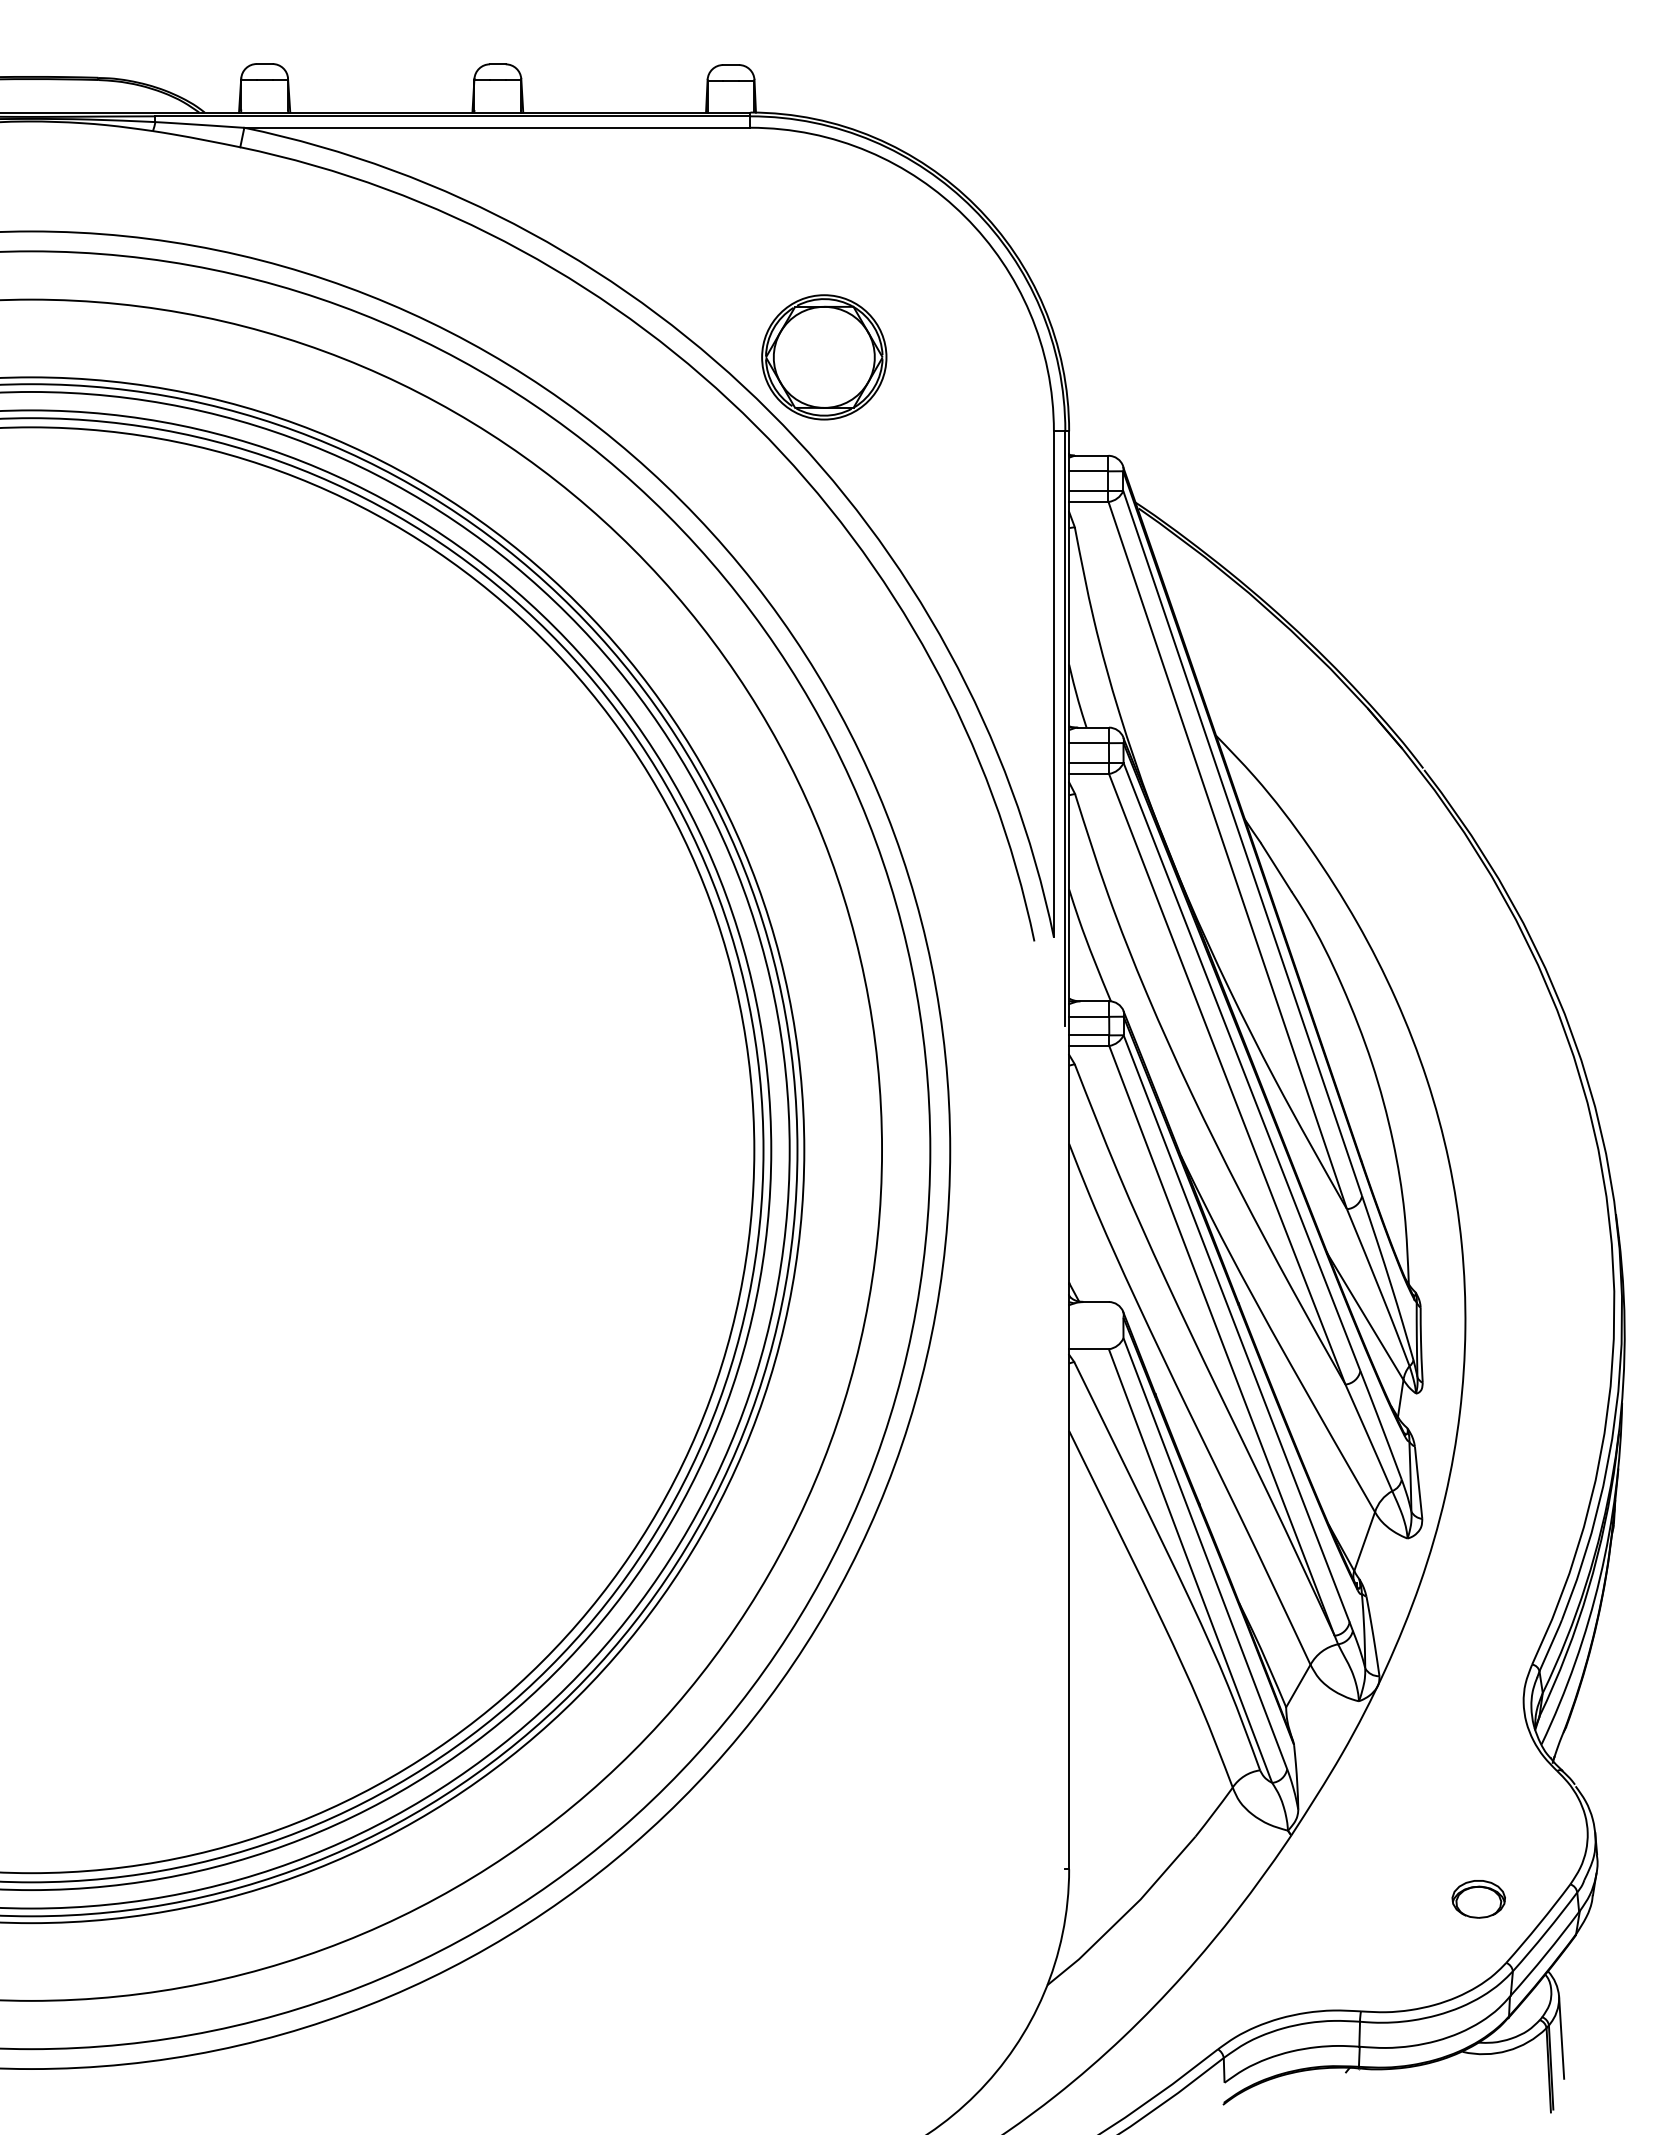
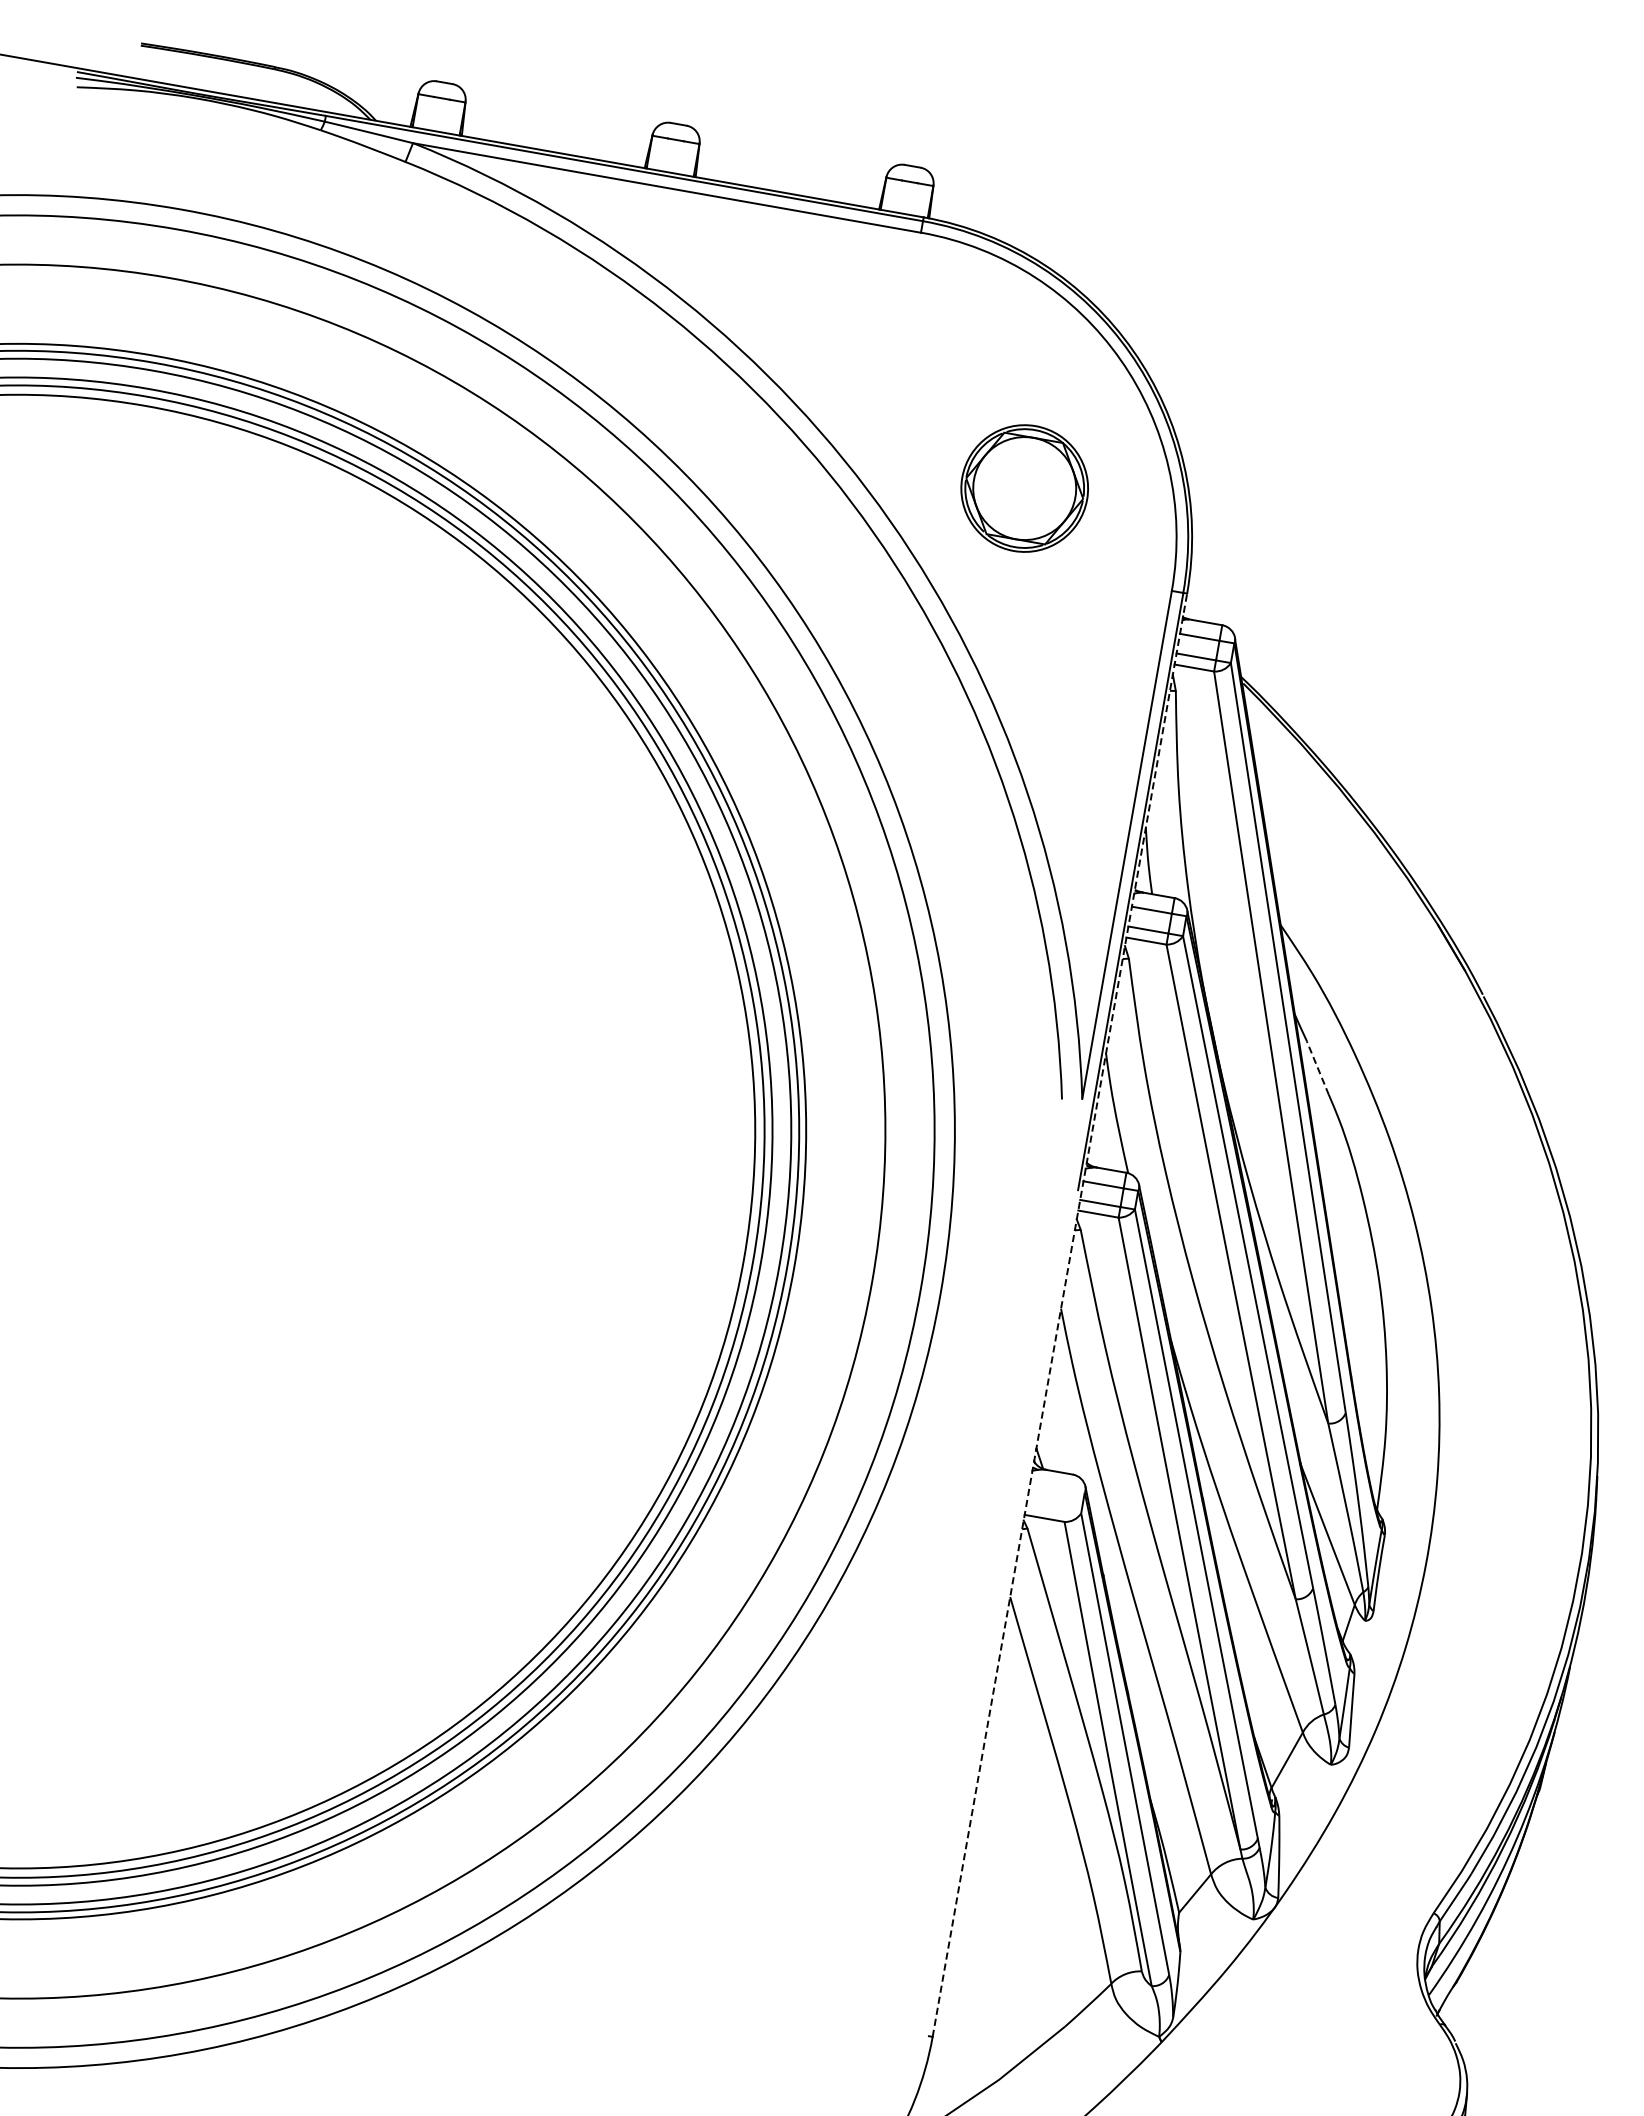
part: (824, 357) -> (1024, 488), moved
line: (1276, 867) -> (1318, 1068), solid -> dashed
line: (1069, 1149) -> (1060, 1314), solid -> dashed

